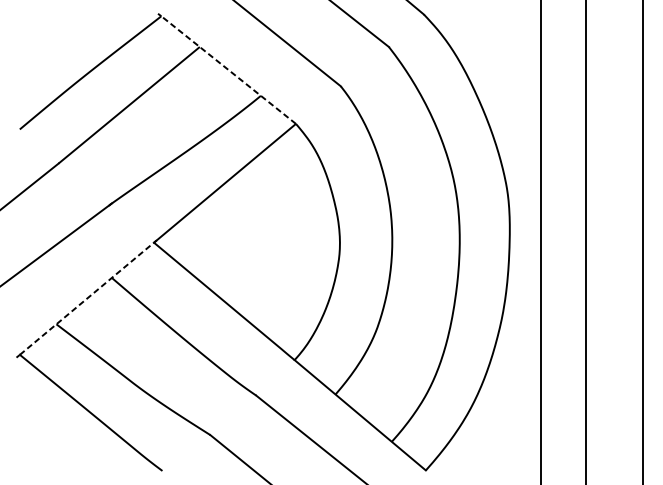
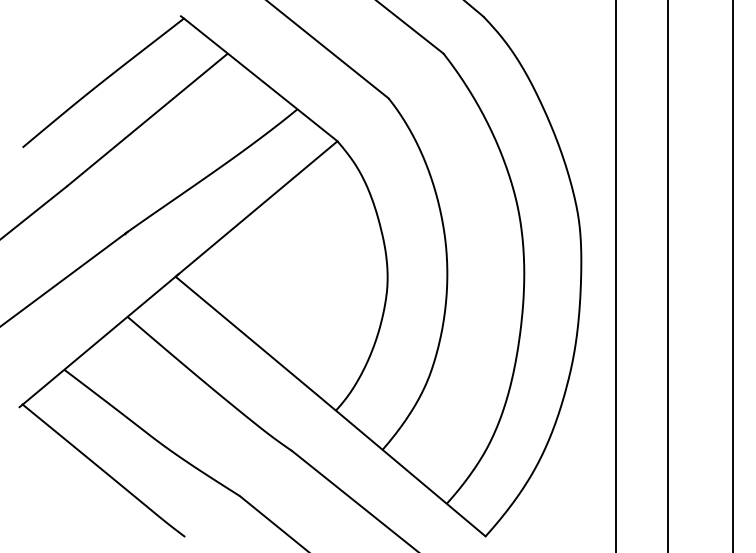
line: (228, 69) -> (260, 79), dashed -> solid
line: (88, 297) -> (100, 339), dashed -> solid

